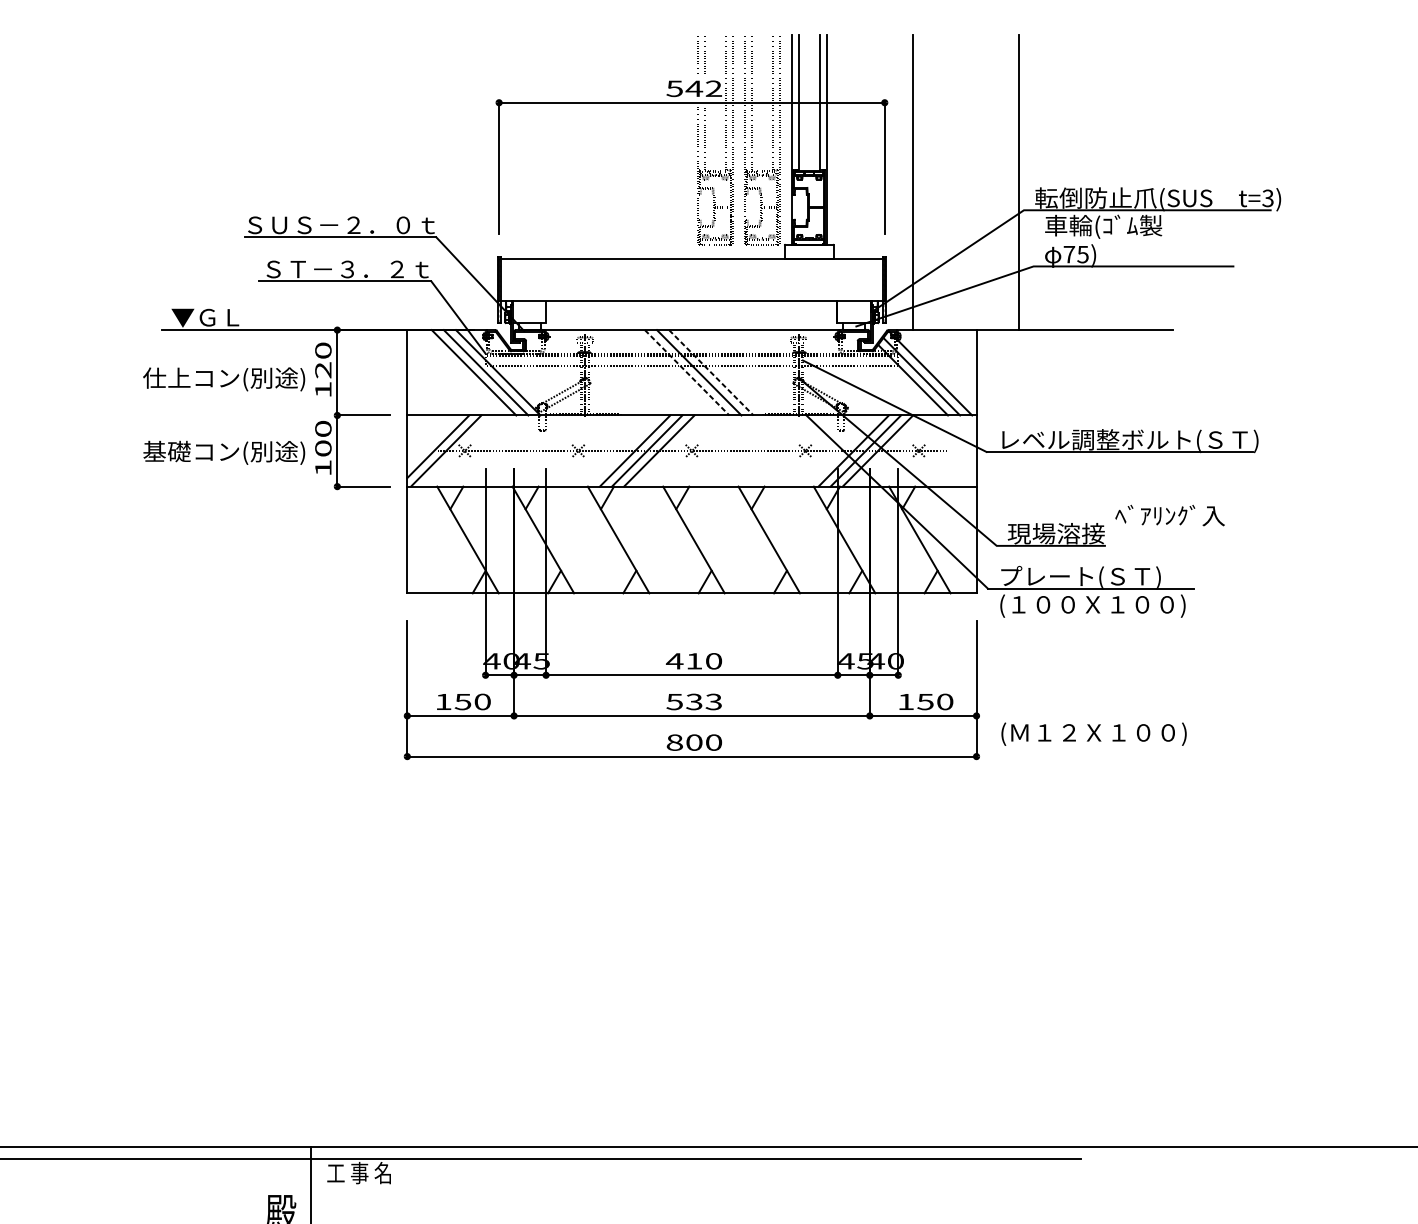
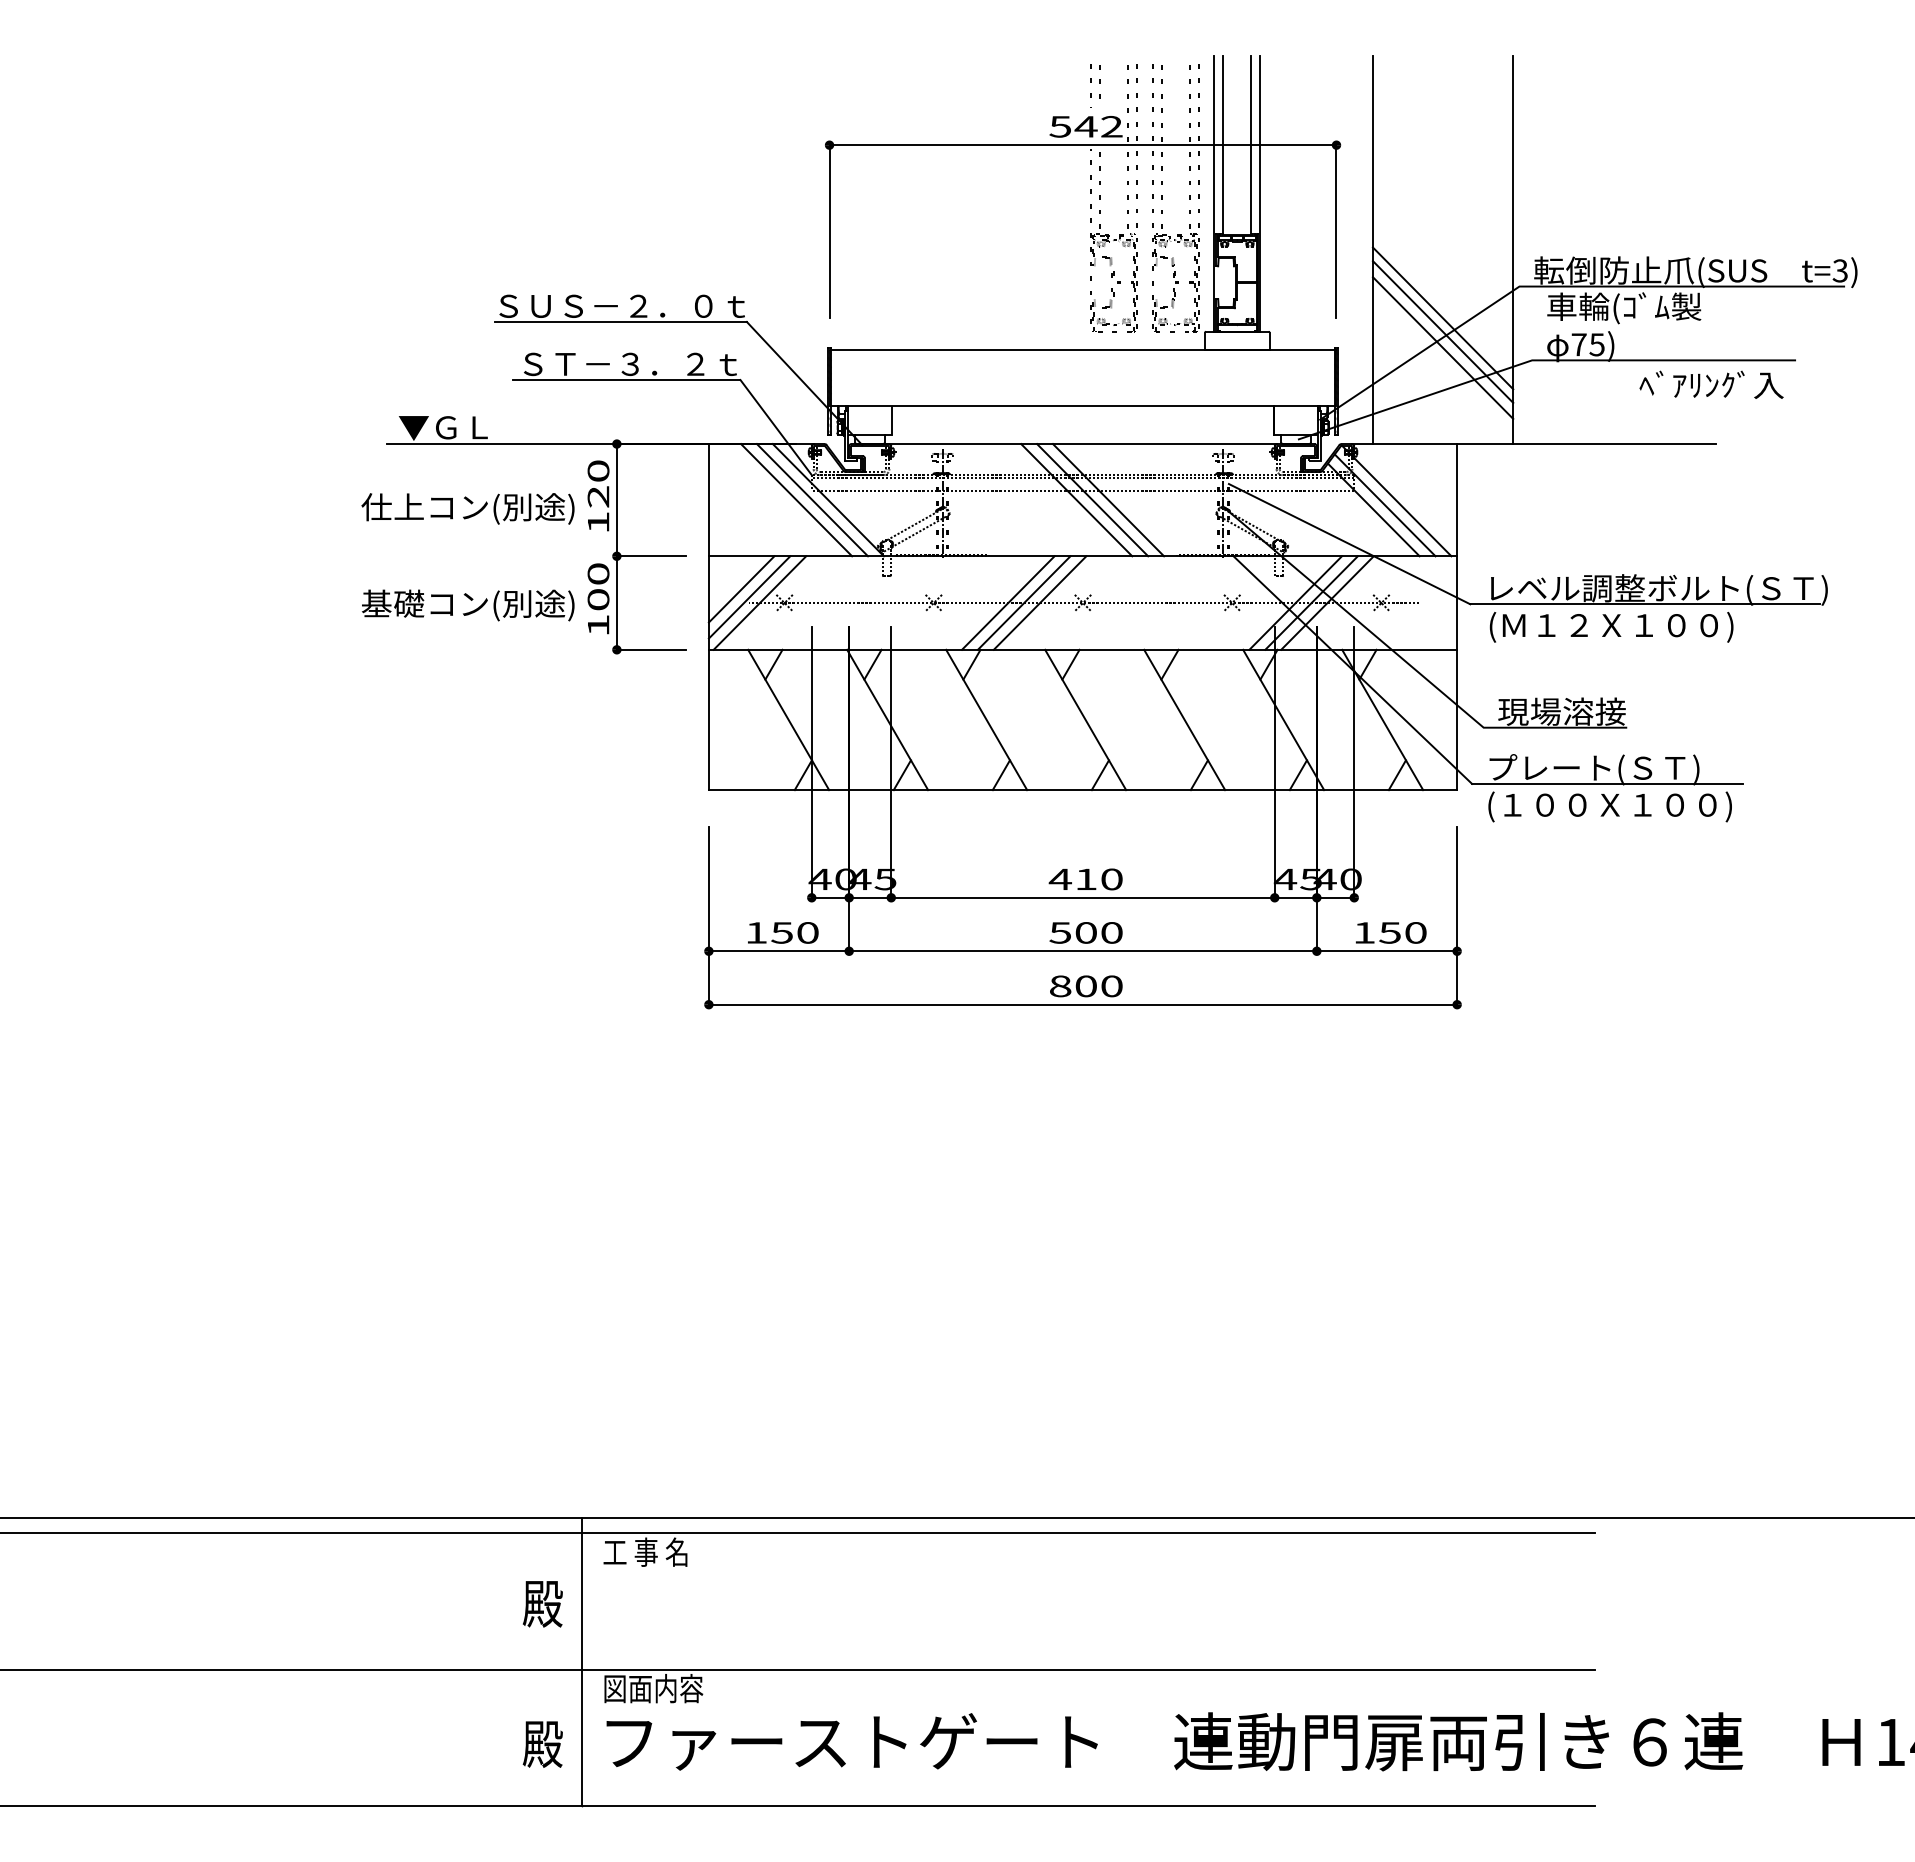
line: (965, 234) -> (1442, 318), added
line: (965, 244) -> (1442, 331), added
line: (965, 256) -> (1442, 347), added
line: (686, 373) -> (1076, 500), dashed -> solid
line: (711, 373) -> (1108, 500), dashed -> solid
line: (432, 440) -> (741, 589), added
text: (1170, 515) -> (1711, 384), moved
text: (703, 701) -> (1098, 932), 533 -> 500
text: (1093, 734) -> (1611, 627), moved

